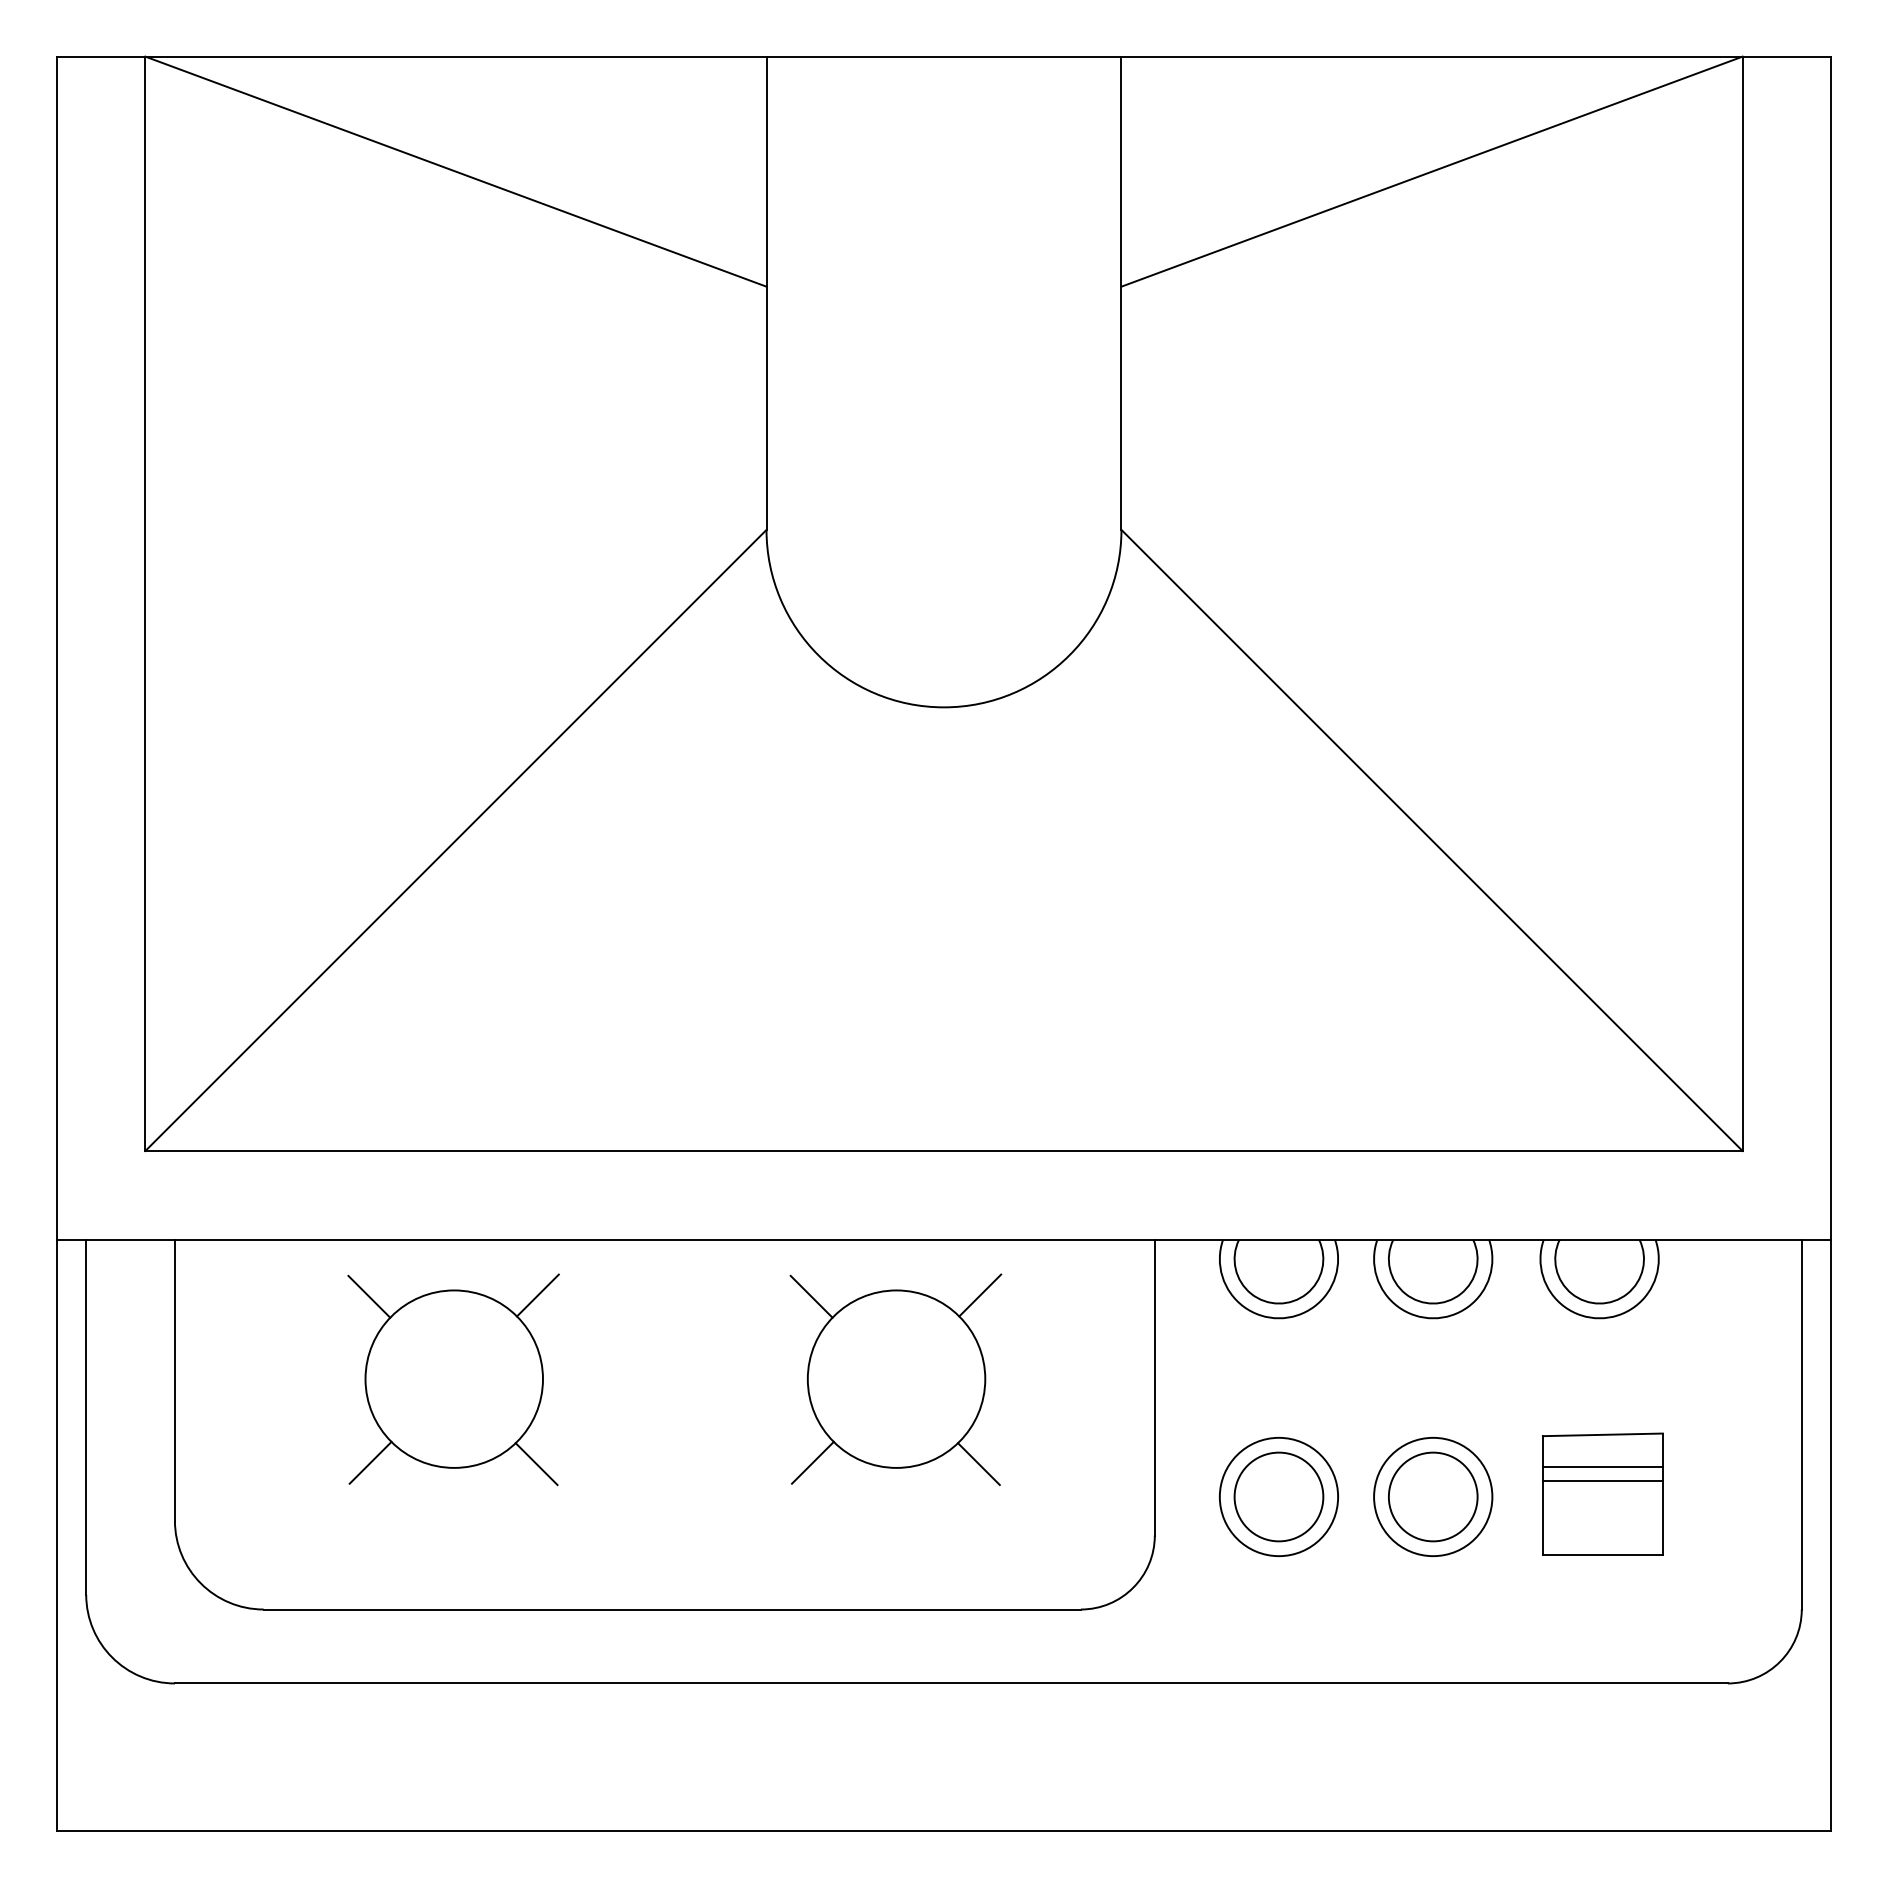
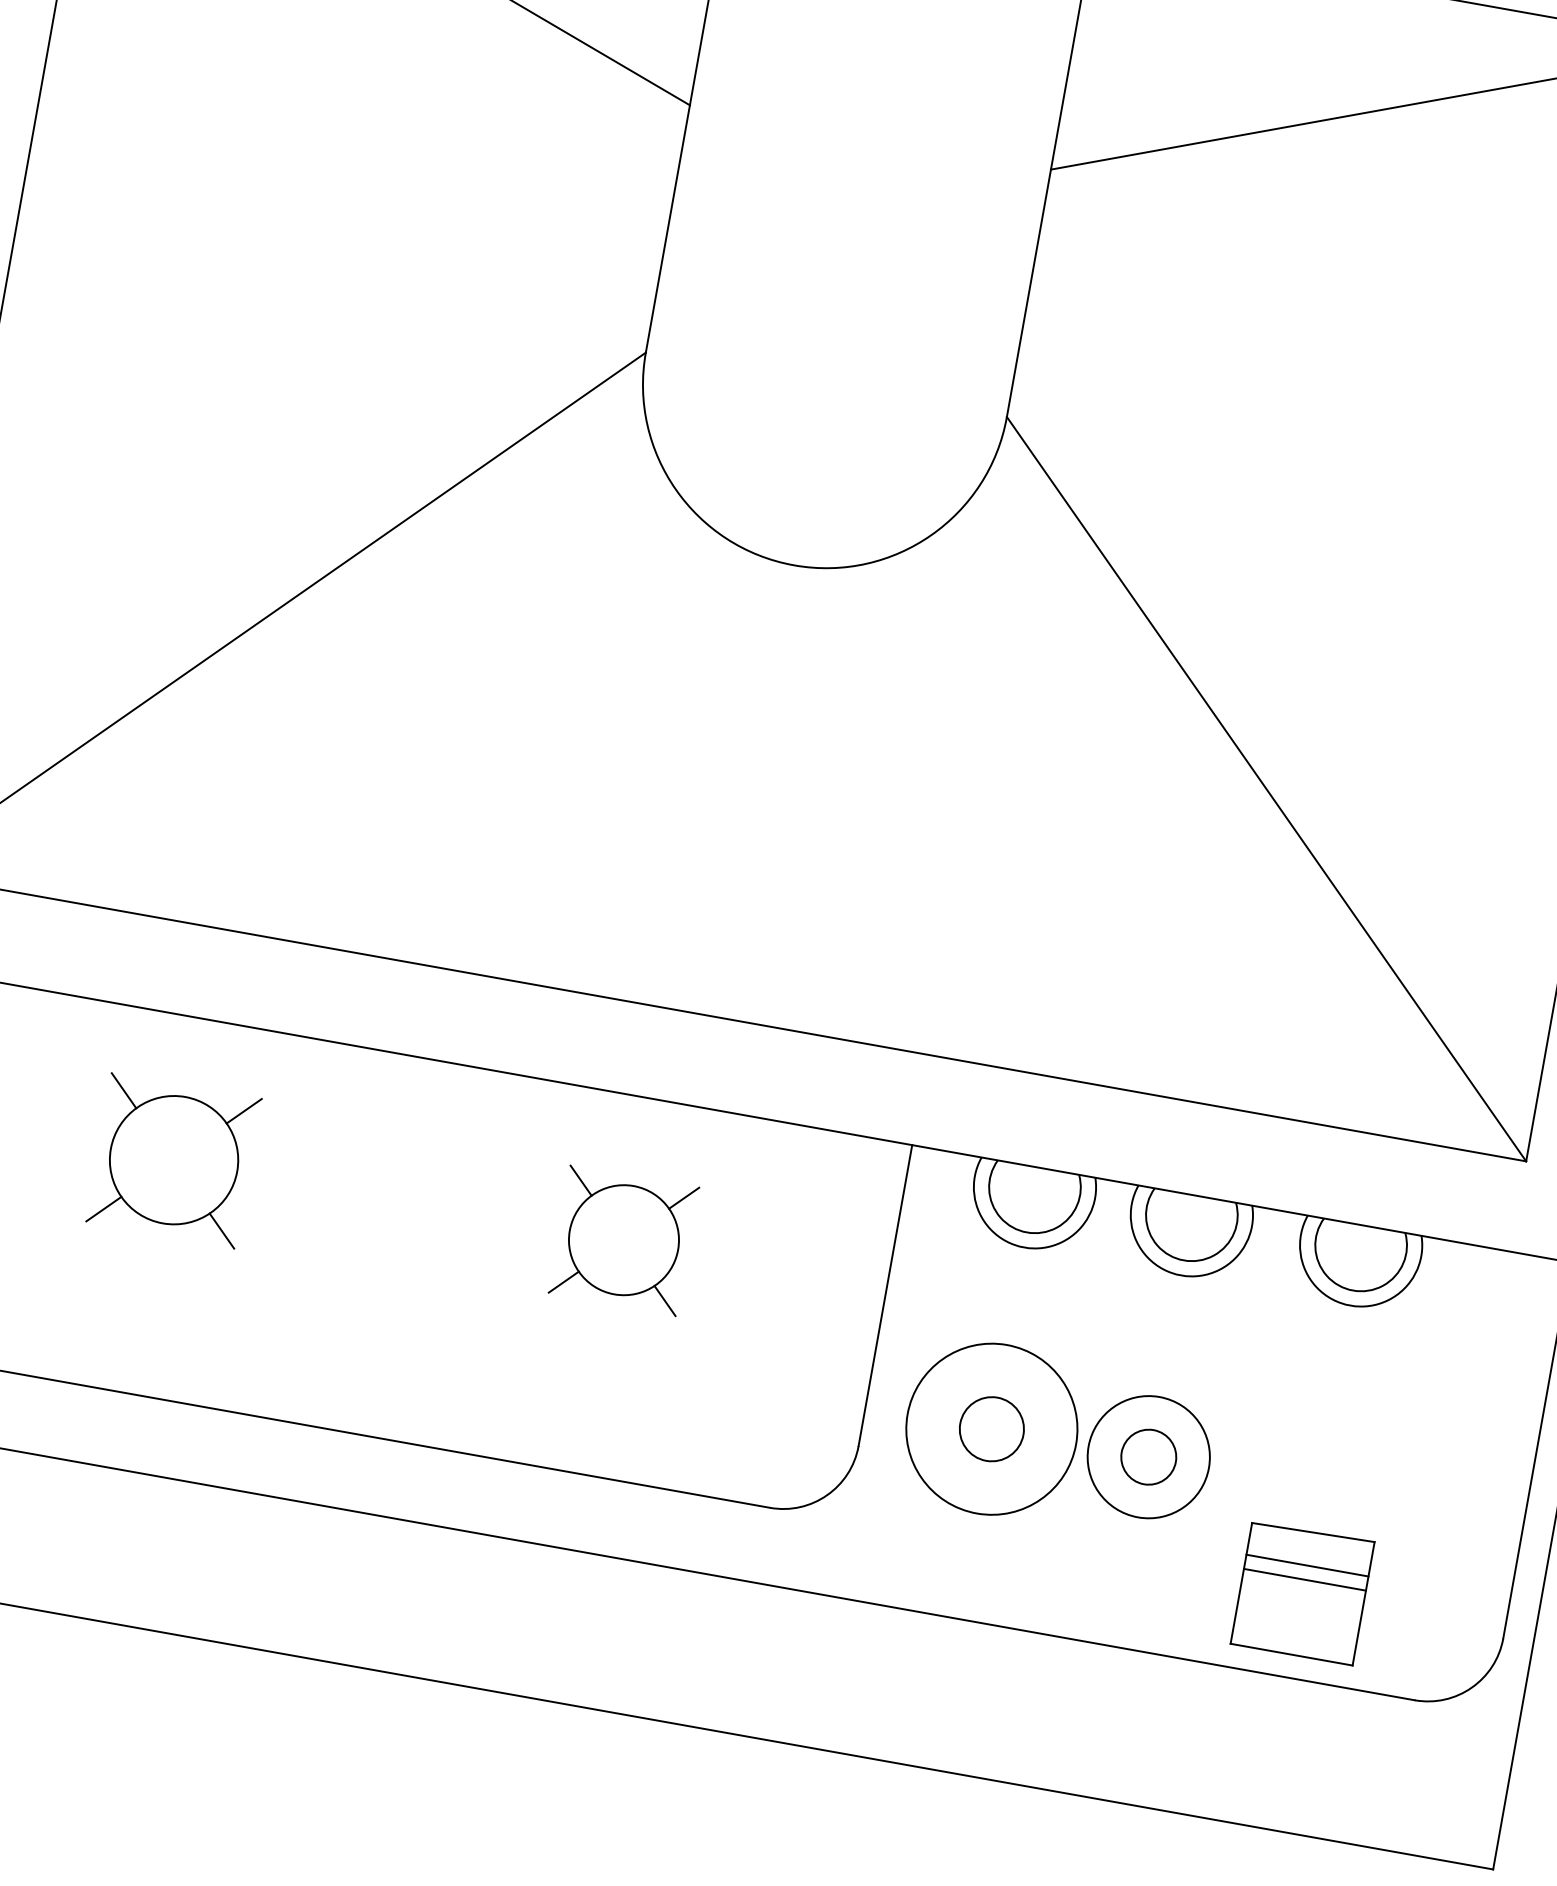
part: (453, 1379) -> (173, 1160), size x0.7
part: (895, 1379) -> (623, 1240), size x0.6
part: (1602, 1493) -> (1302, 1592), moved
circle: (1278, 1496) -> (991, 1428), size x0.7
circle: (1278, 1496) -> (991, 1428), size x1.4
circle: (1432, 1496) -> (1148, 1456), size x0.6

